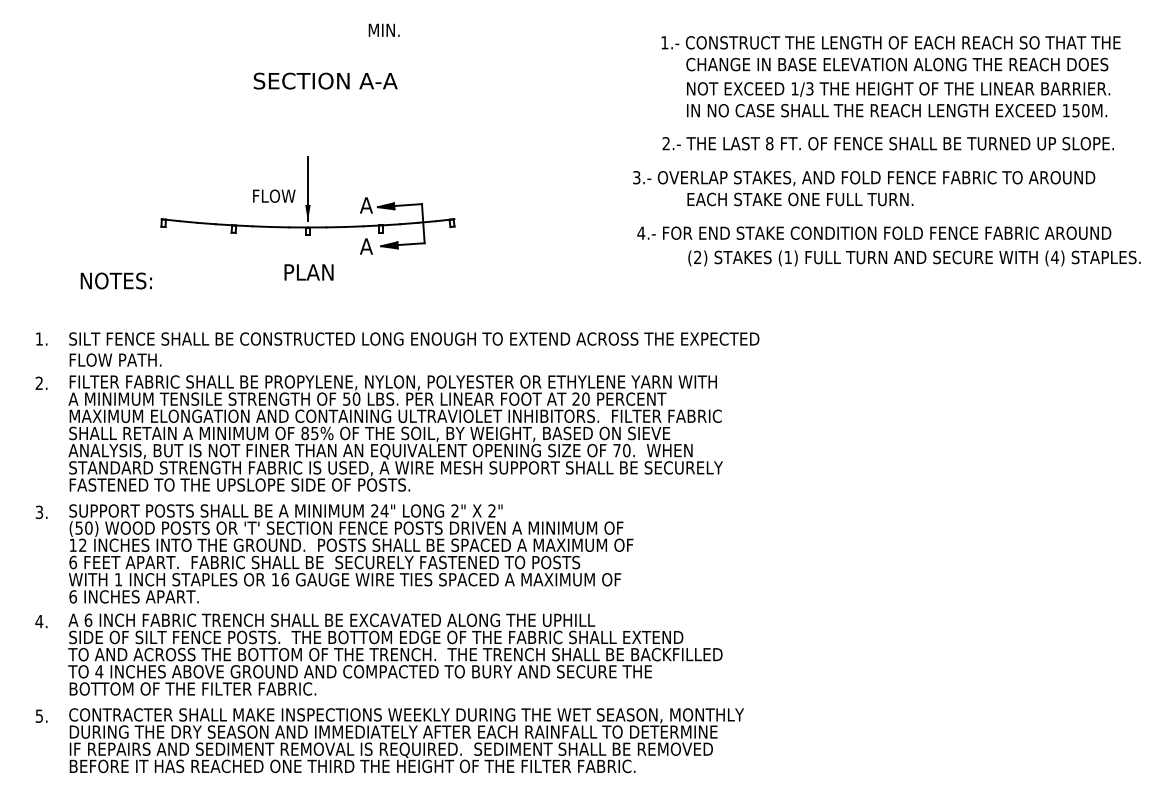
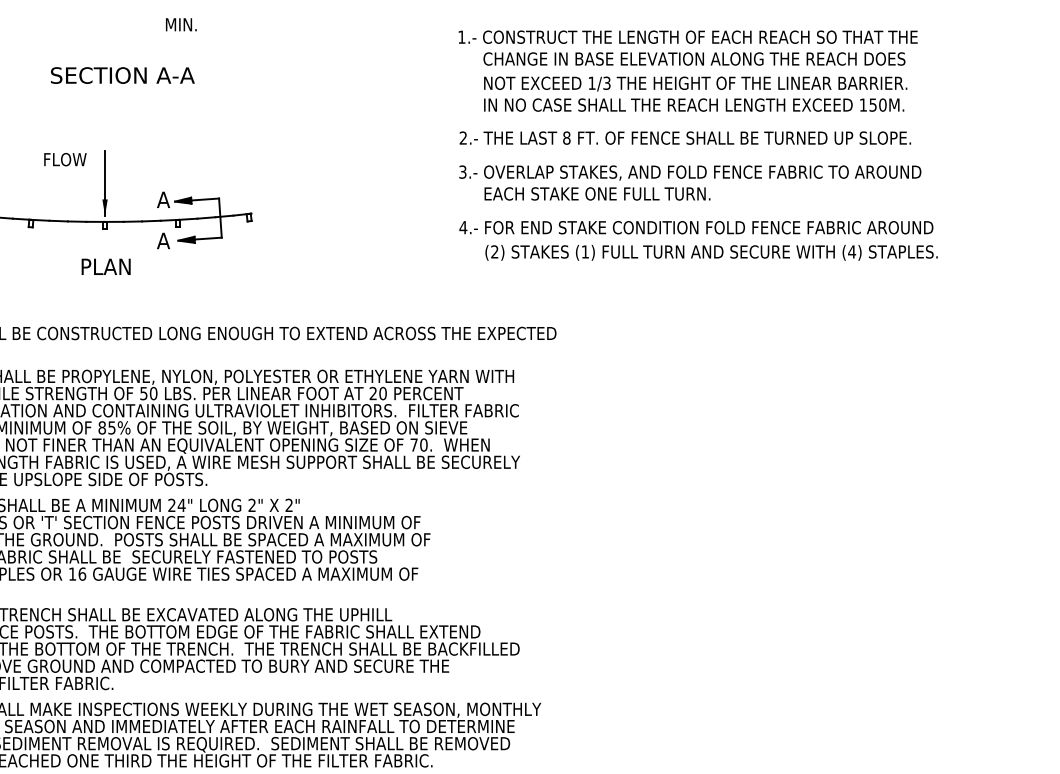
text: (864, 178) -> (690, 172), moved
text: (274, 195) -> (65, 158), moved
text: (874, 232) -> (696, 226), moved

